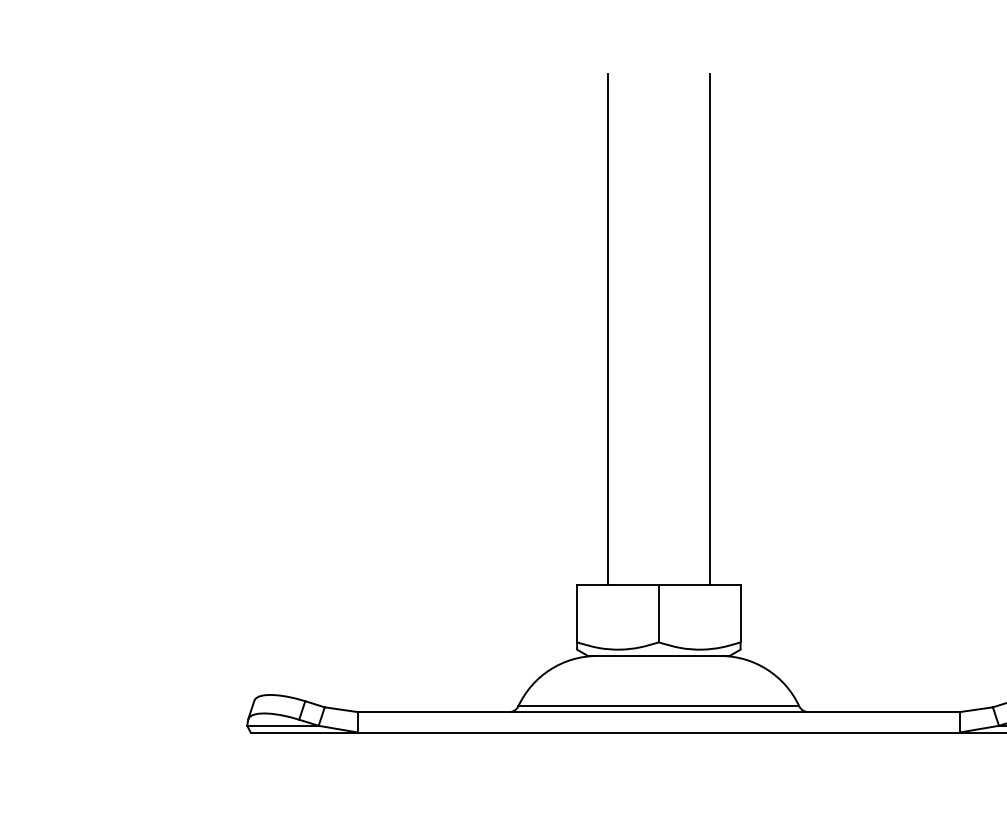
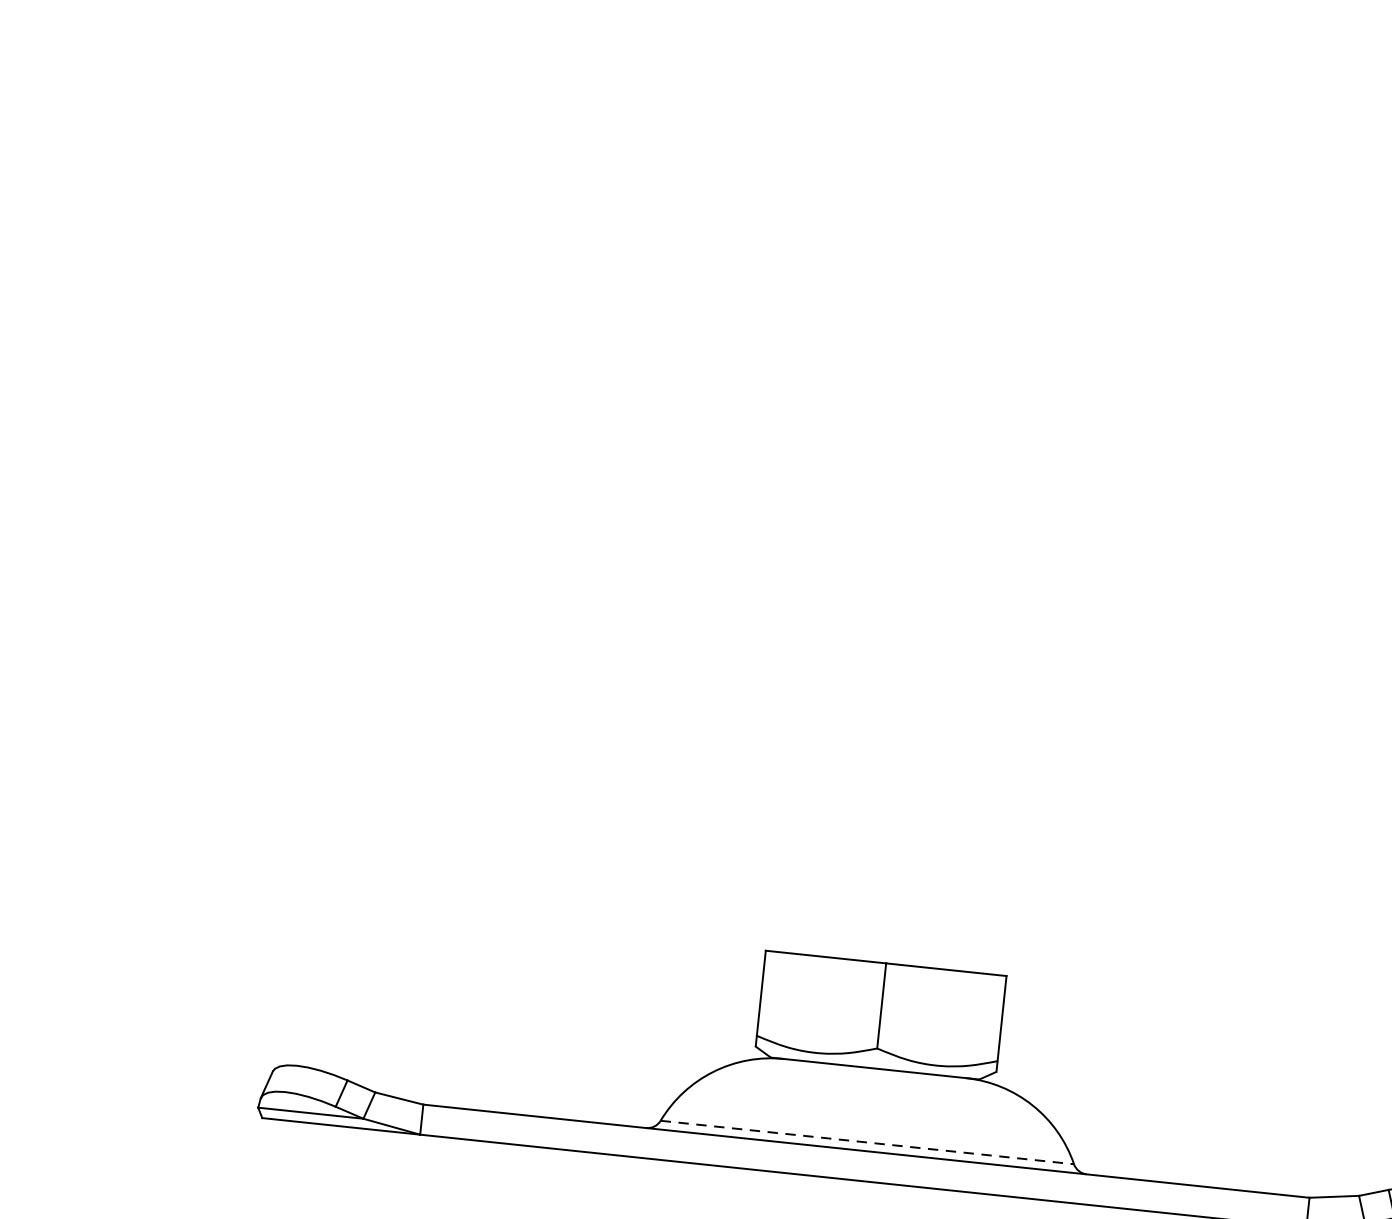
line: (607, 329) -> (850, 579), removed
line: (709, 329) -> (1000, 595), removed
line: (659, 706) -> (868, 1143), solid -> dashed

